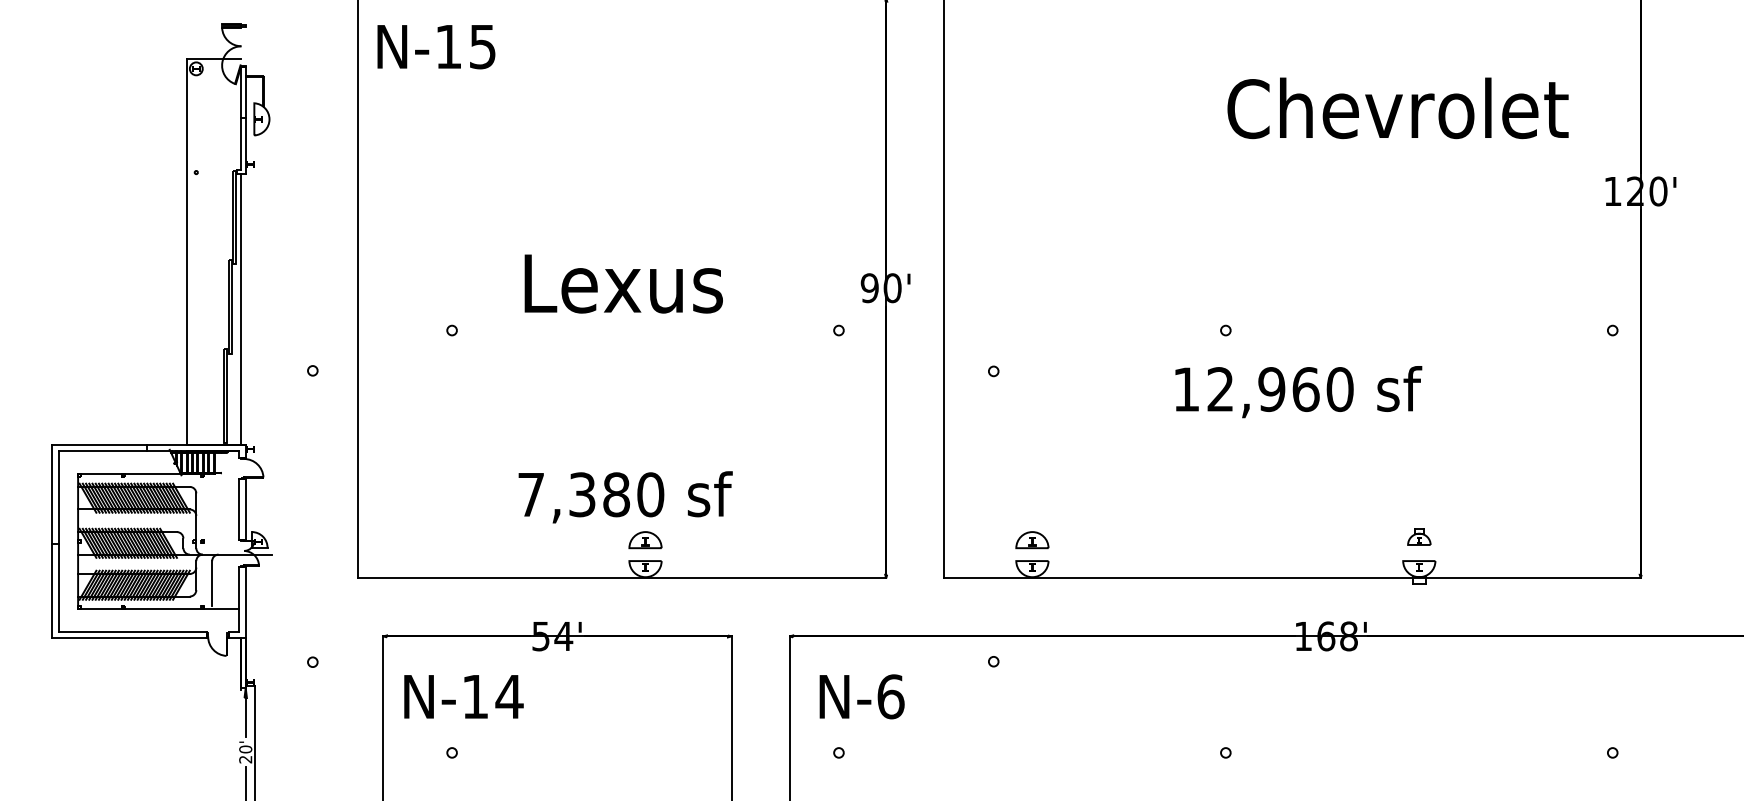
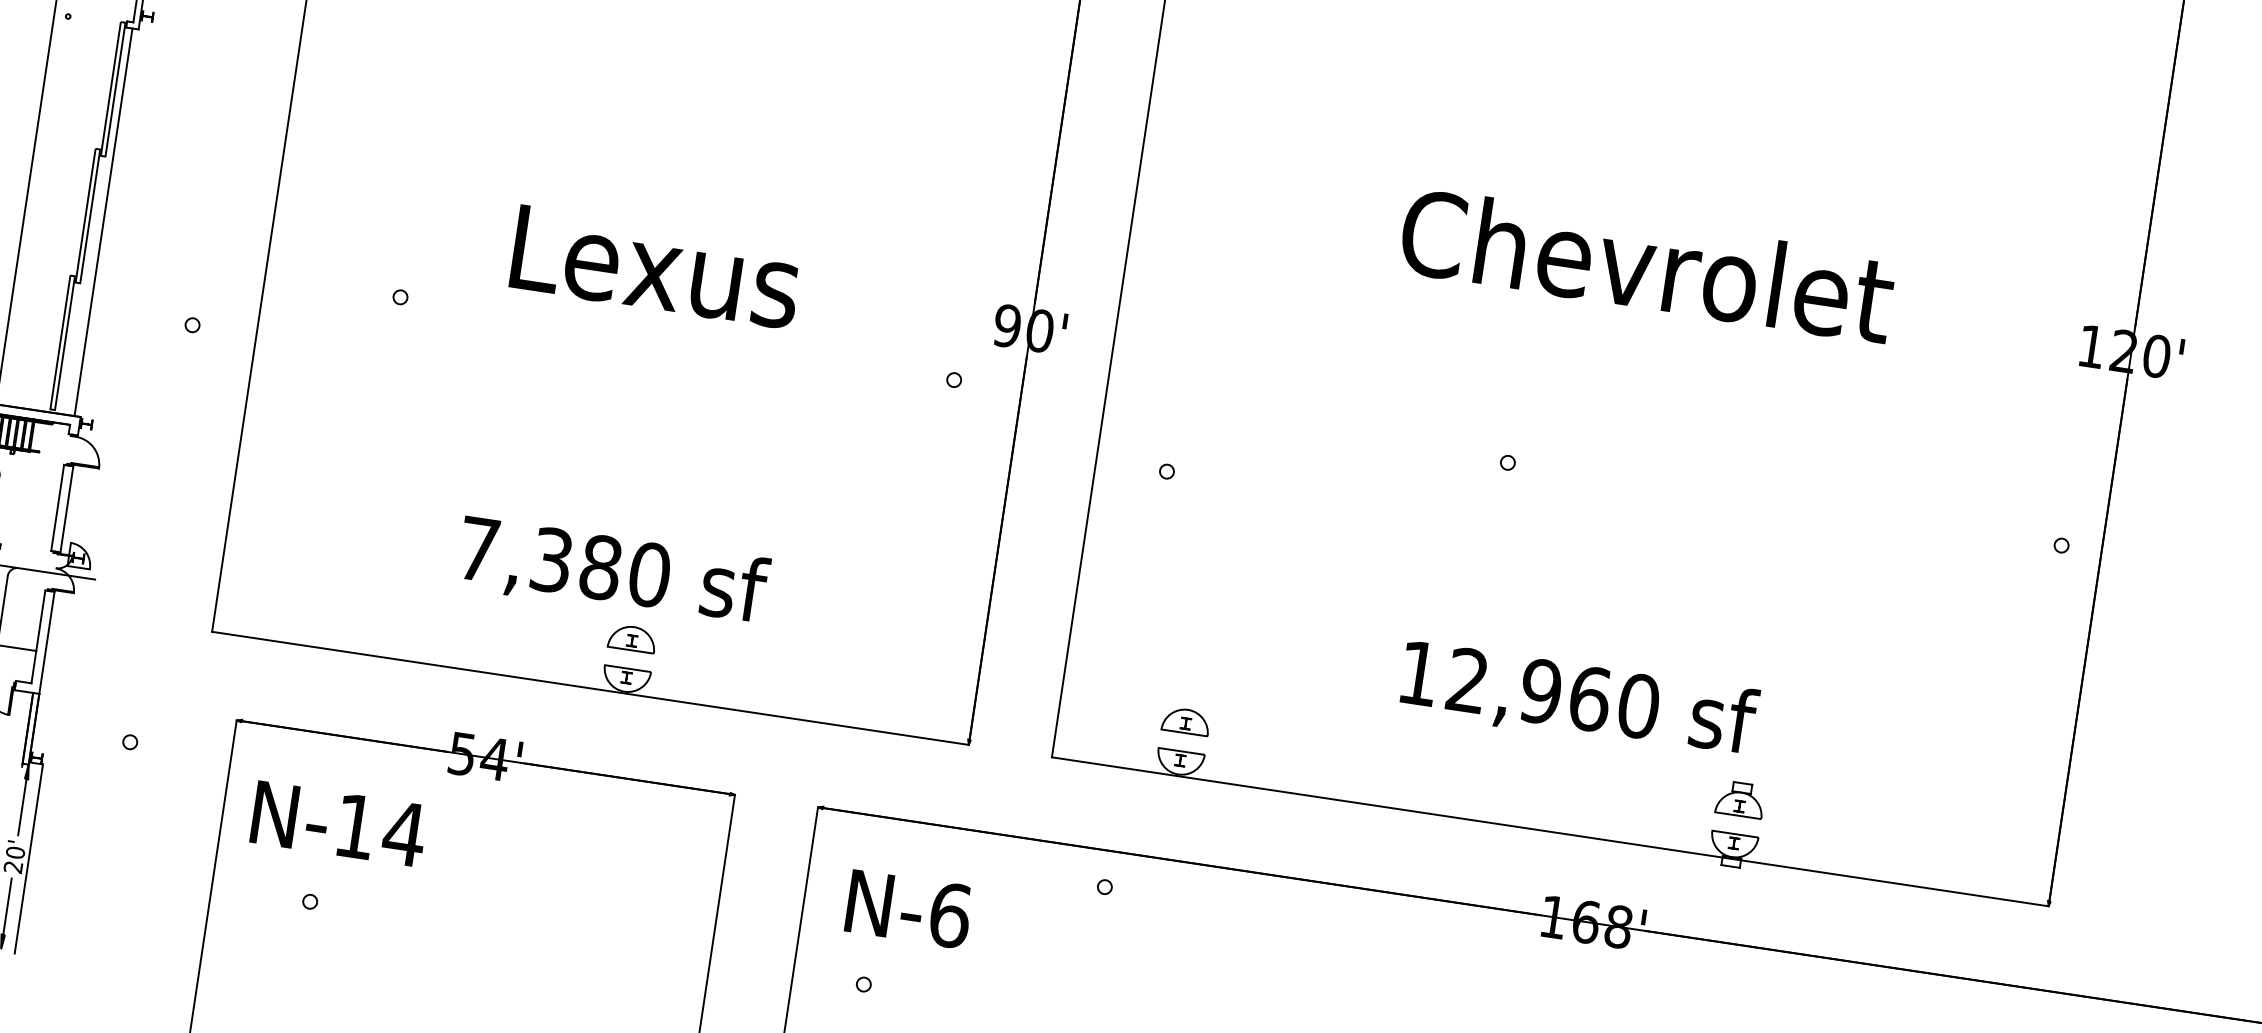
text: (1397, 108) -> (1646, 265), moved
text: (1298, 392) -> (1578, 701), moved
part: (1419, 537) -> (1740, 800), size x1.43

